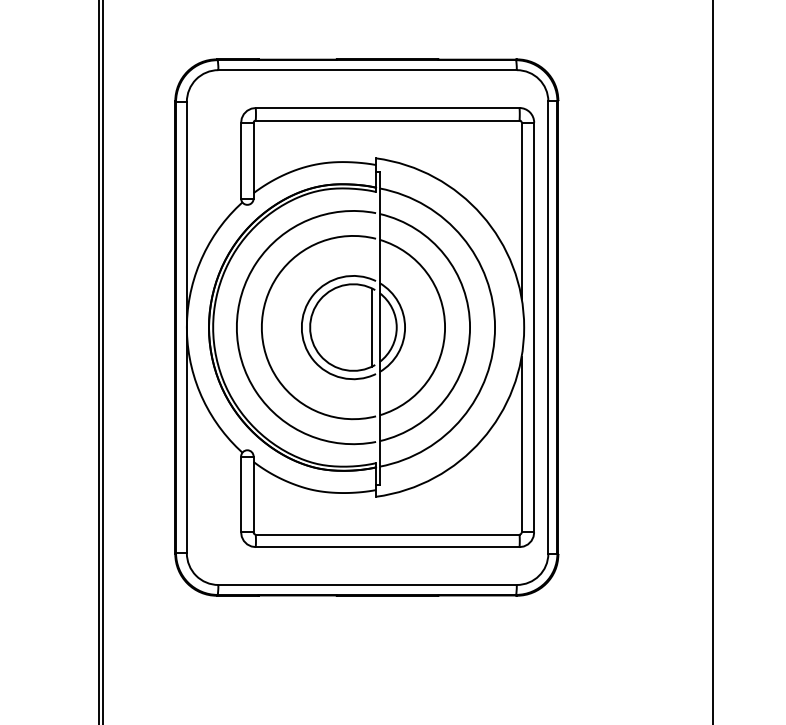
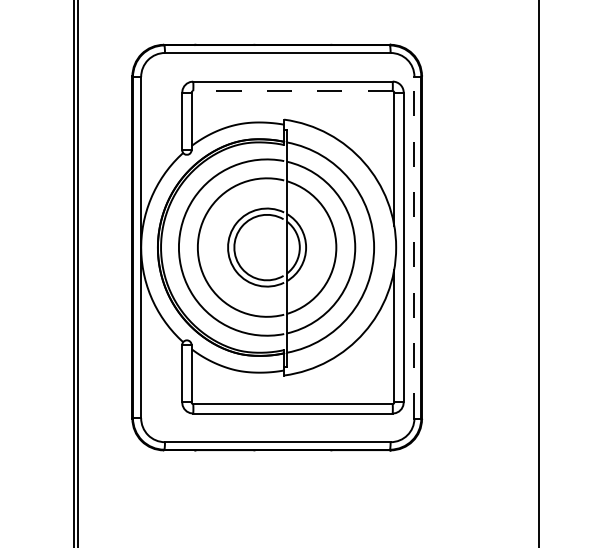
line: (387, 120) -> (292, 91), solid -> dashed
line: (372, 327) -> (281, 247), removed
line: (548, 327) -> (414, 247), solid -> dashed

